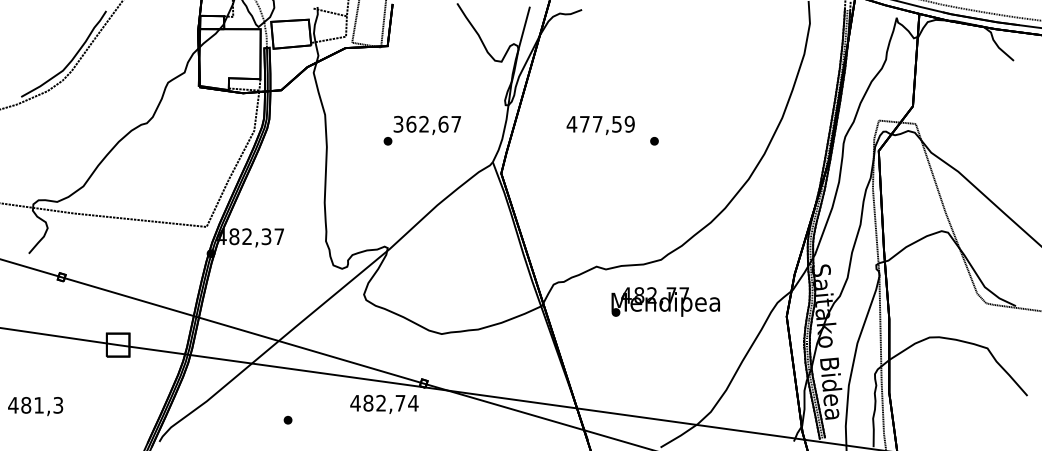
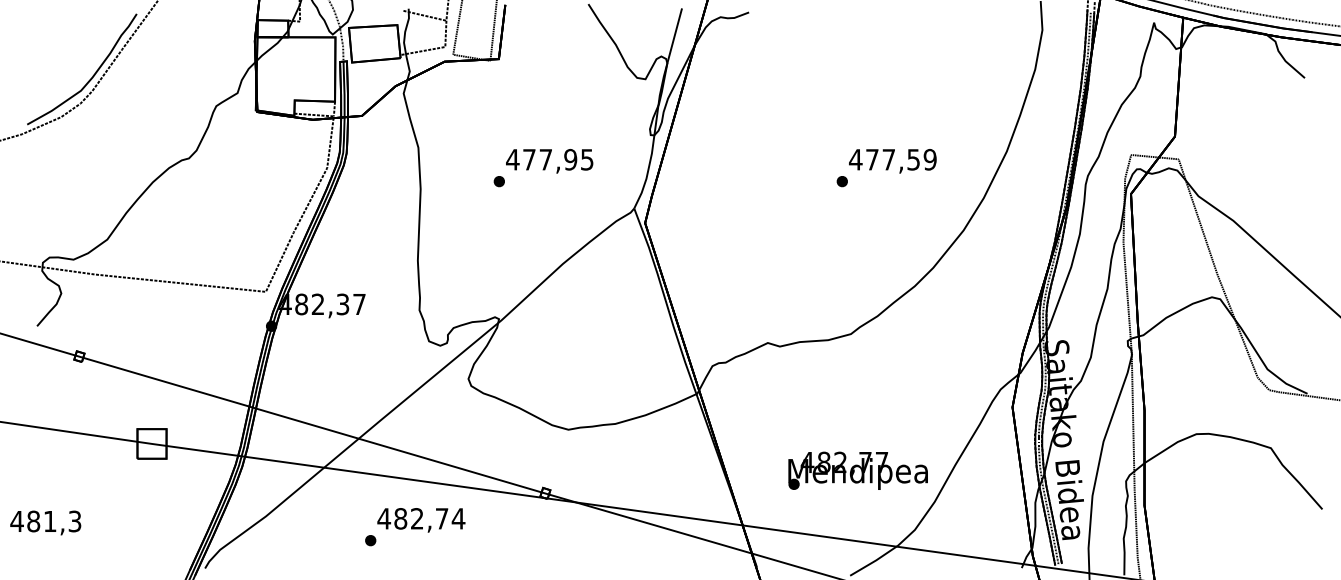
text: (426, 123) -> (548, 158), 362,67 -> 477,95
text: (600, 125) -> (892, 161), moved
text: (665, 301) -> (857, 470), moved
text: (384, 403) -> (421, 519), moved

